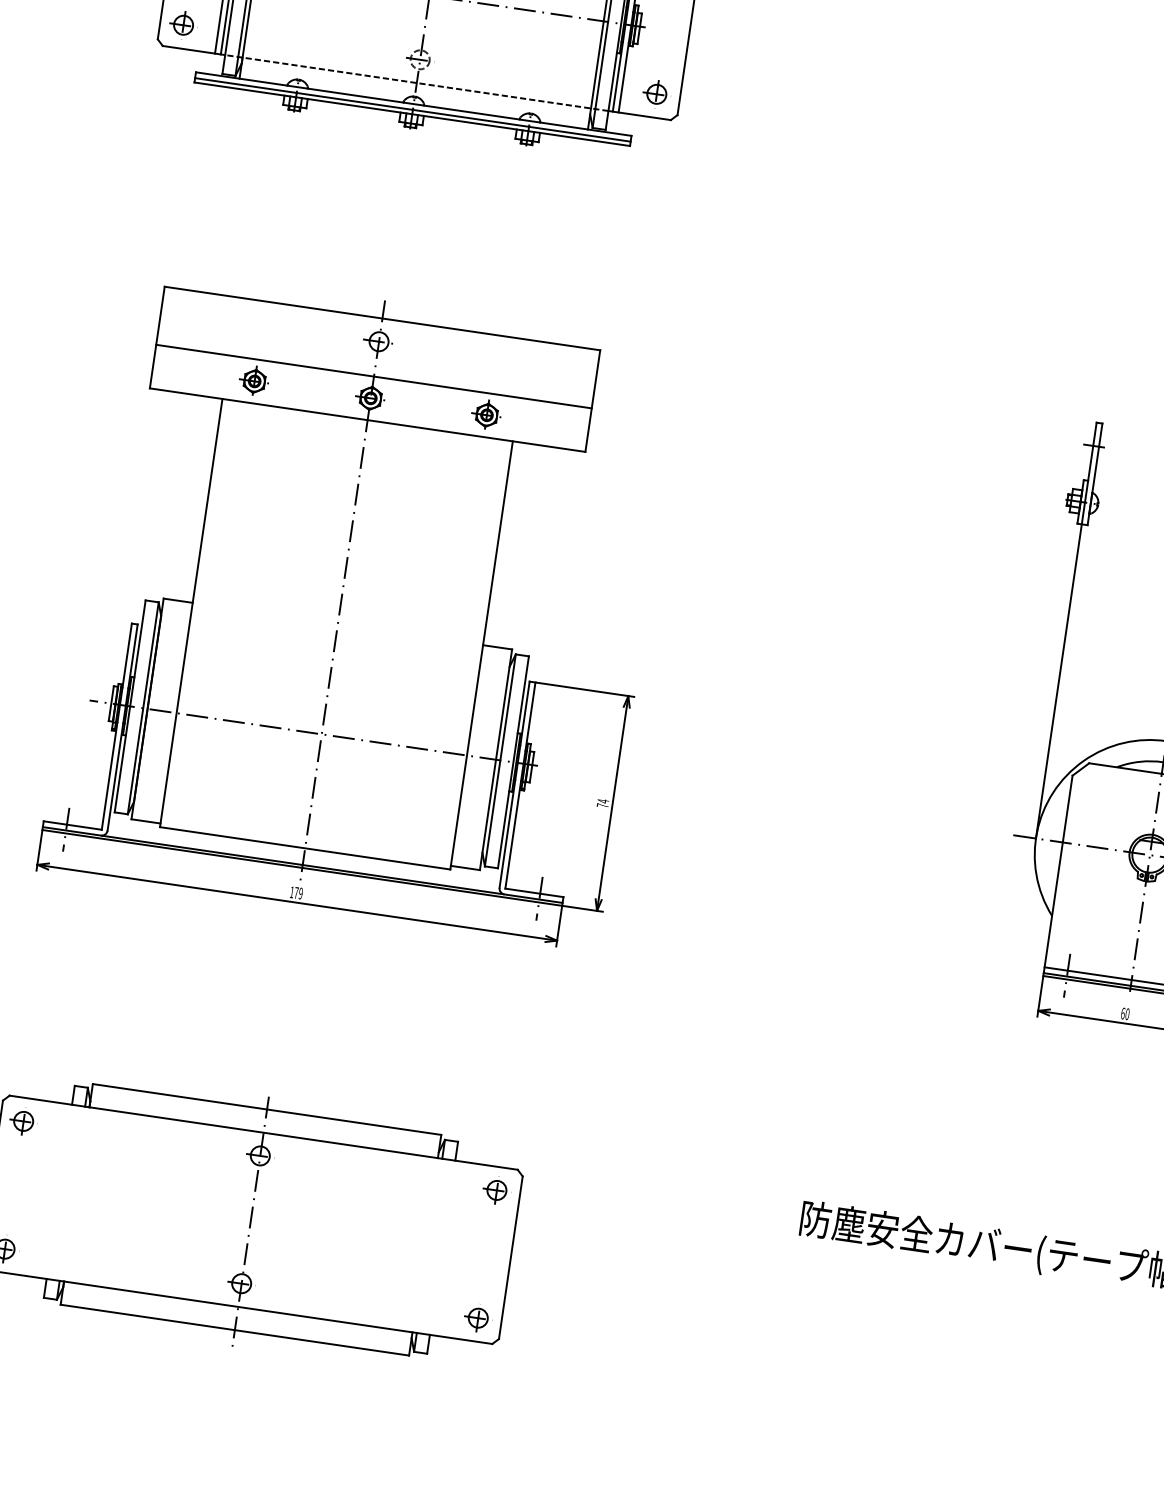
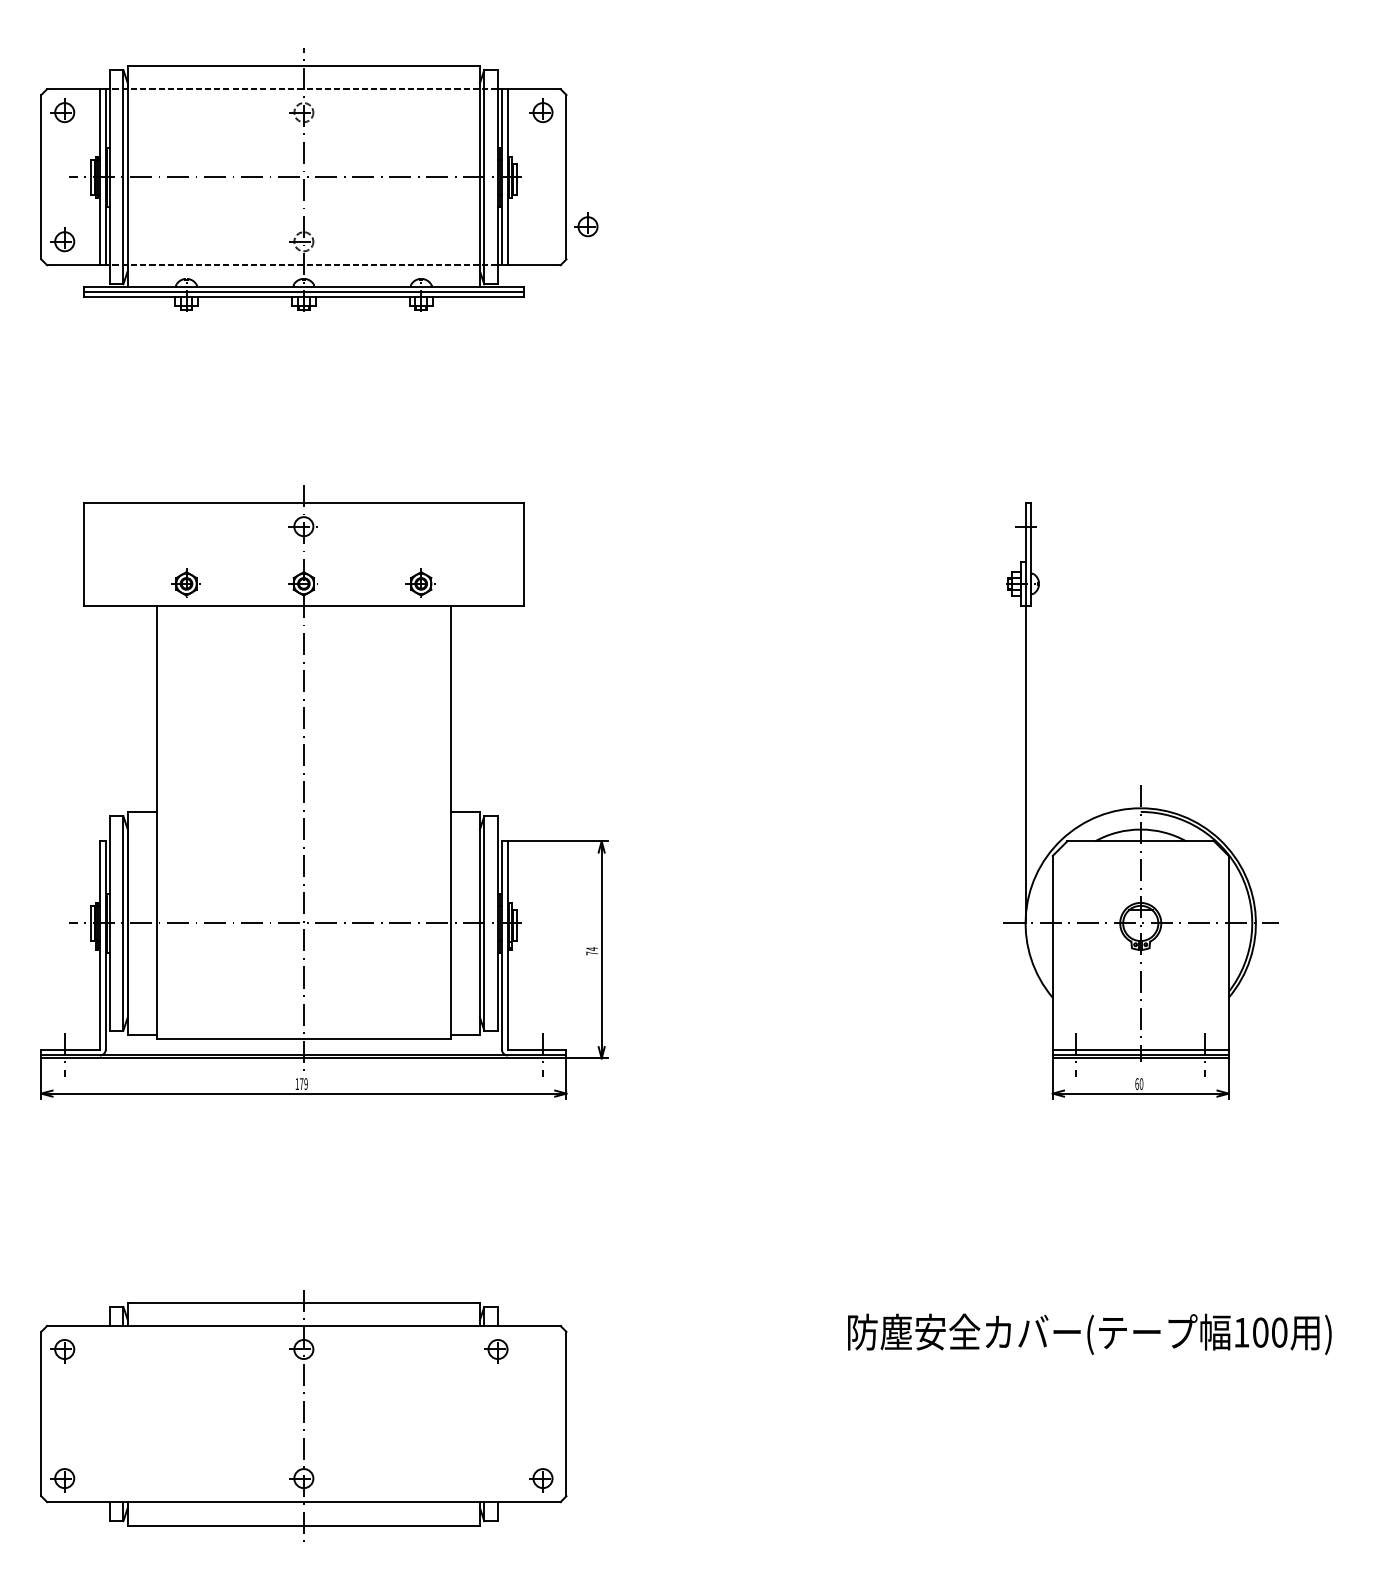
part: (655, 91) -> (586, 224), moved
line: (373, 376) -> (303, 561), removed
part: (495, 1192) -> (496, 1351), moved

